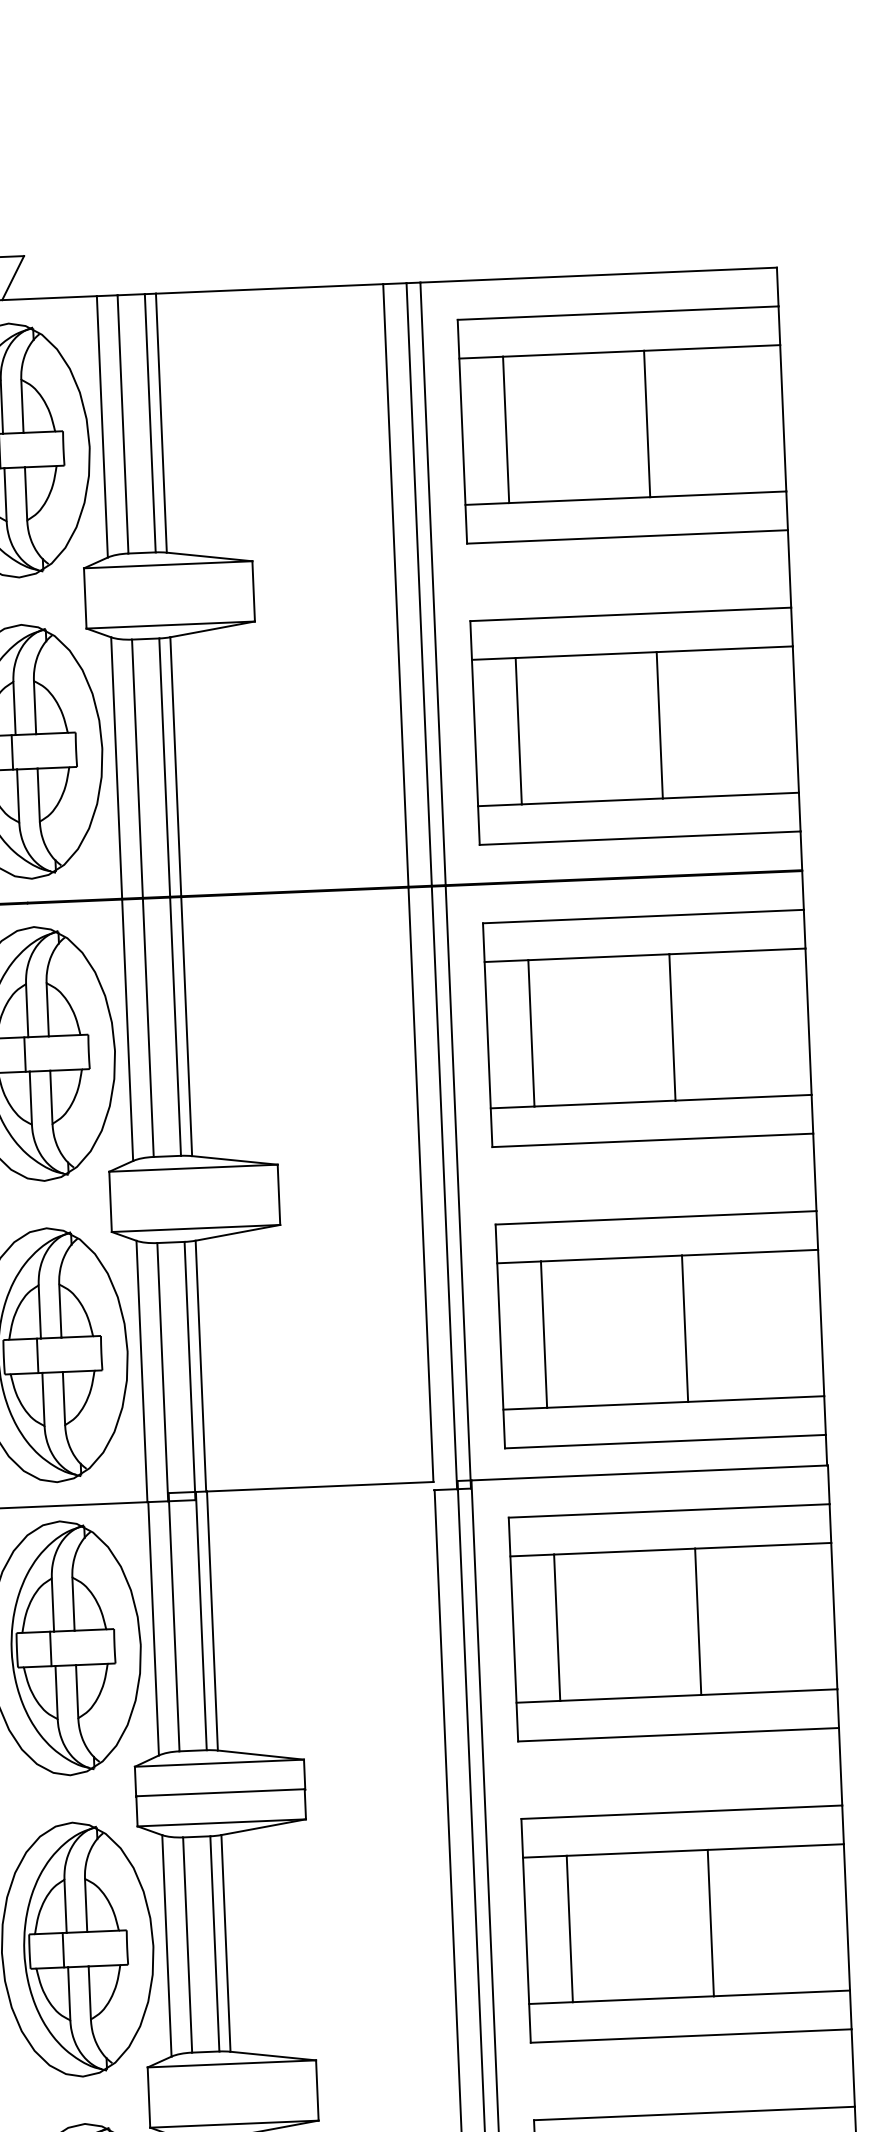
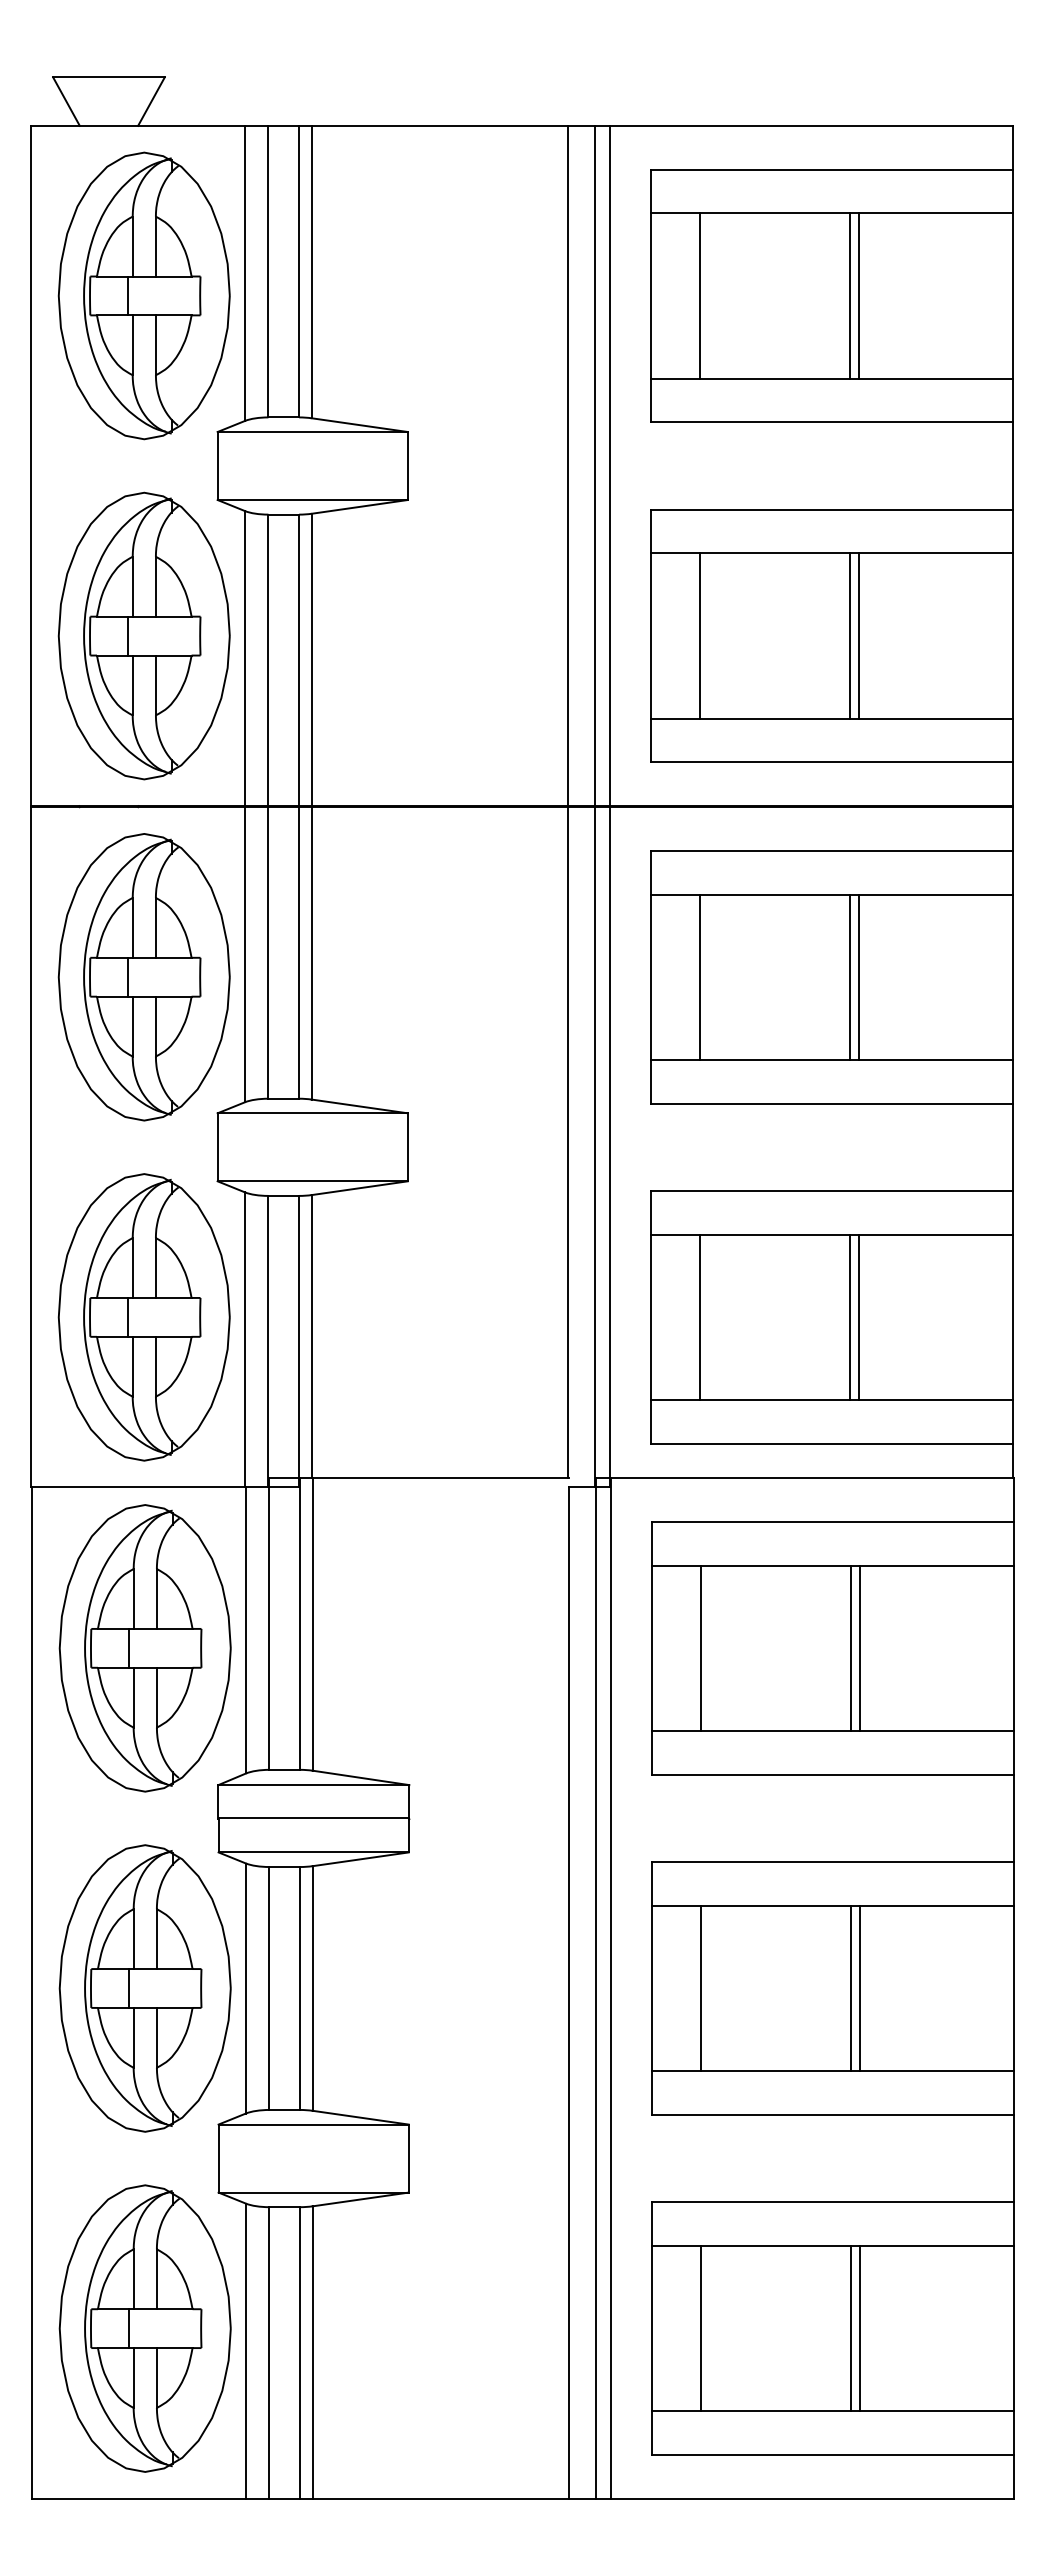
line: (638, 423) -> (849, 295), added
line: (651, 725) -> (849, 635), added
line: (663, 1027) -> (849, 976), added
line: (676, 1329) -> (849, 1317), added
line: (689, 1621) -> (850, 1647), added
line: (702, 1923) -> (850, 1988), added

